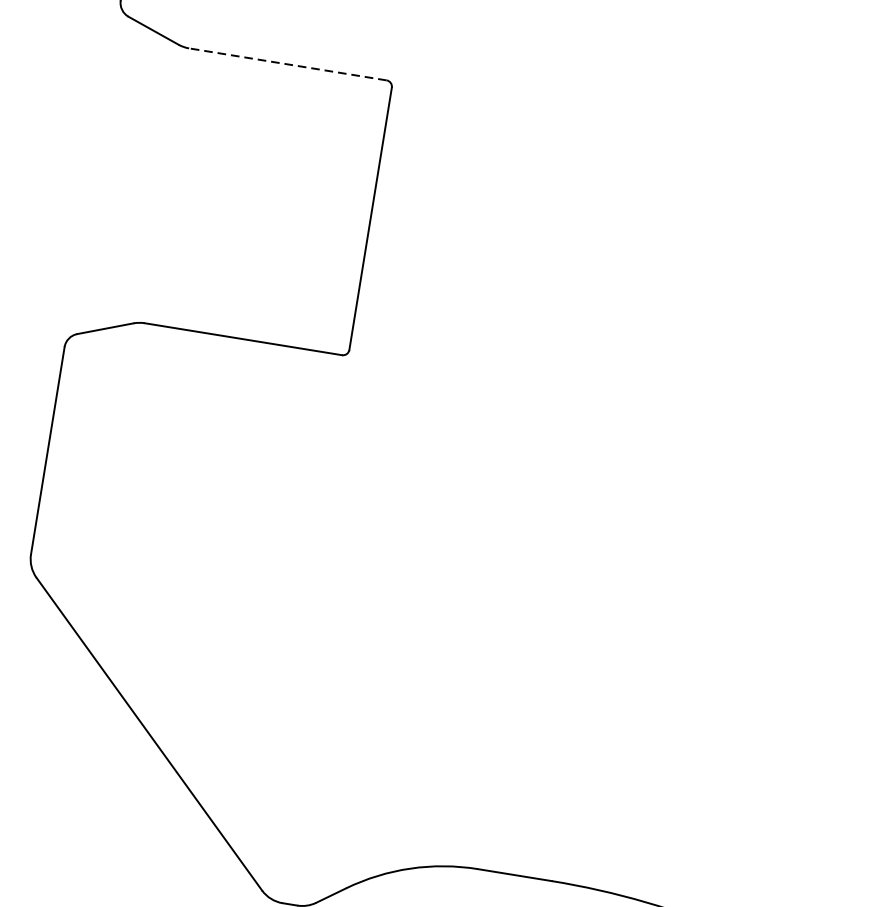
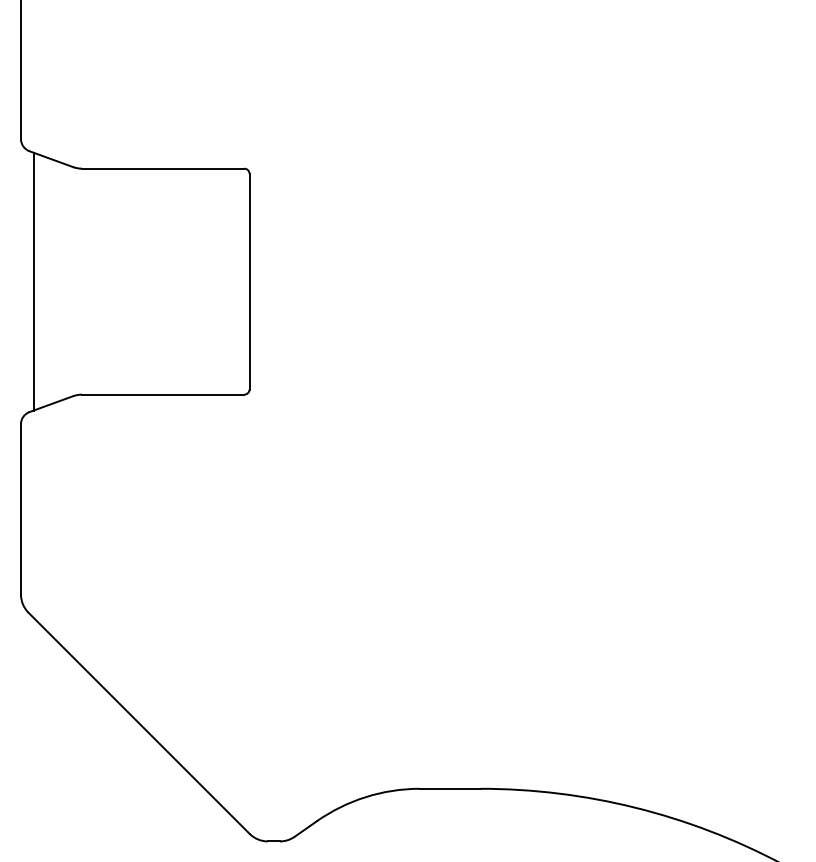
line: (287, 64) -> (162, 168), dashed -> solid
line: (107, 176) -> (33, 281), added

